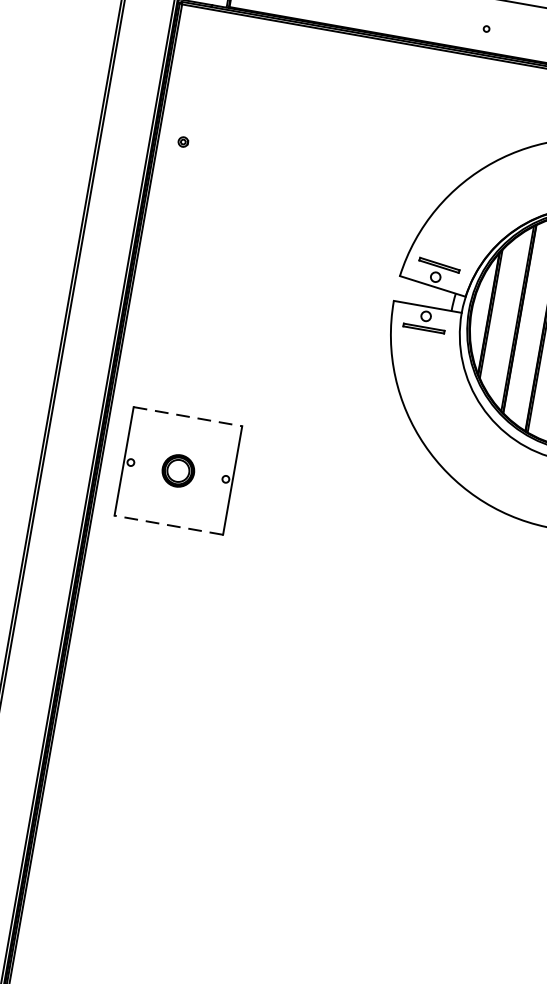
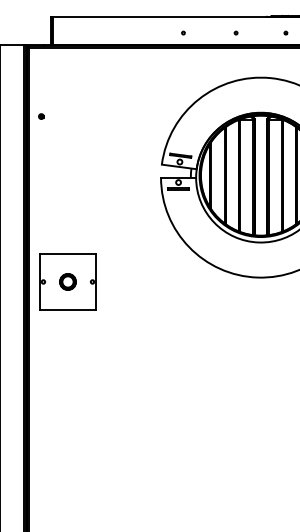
line: (189, 416) -> (68, 253), dashed -> solid
line: (167, 525) -> (67, 310), dashed -> solid

